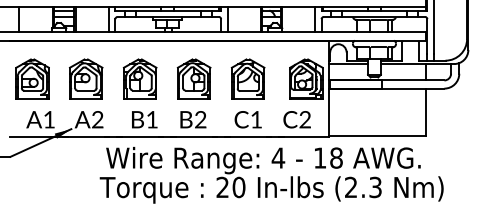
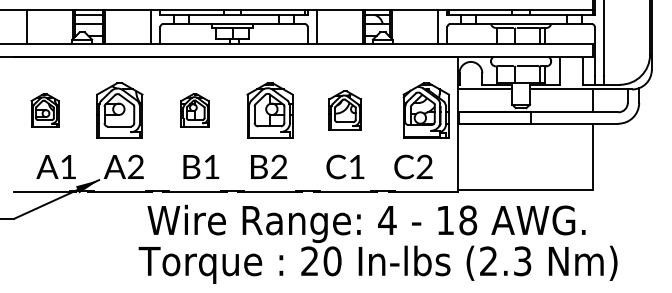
part: (32, 79) -> (44, 110), size x0.6
part: (139, 79) -> (194, 110), size x0.6
part: (247, 79) -> (344, 110), size x0.7

